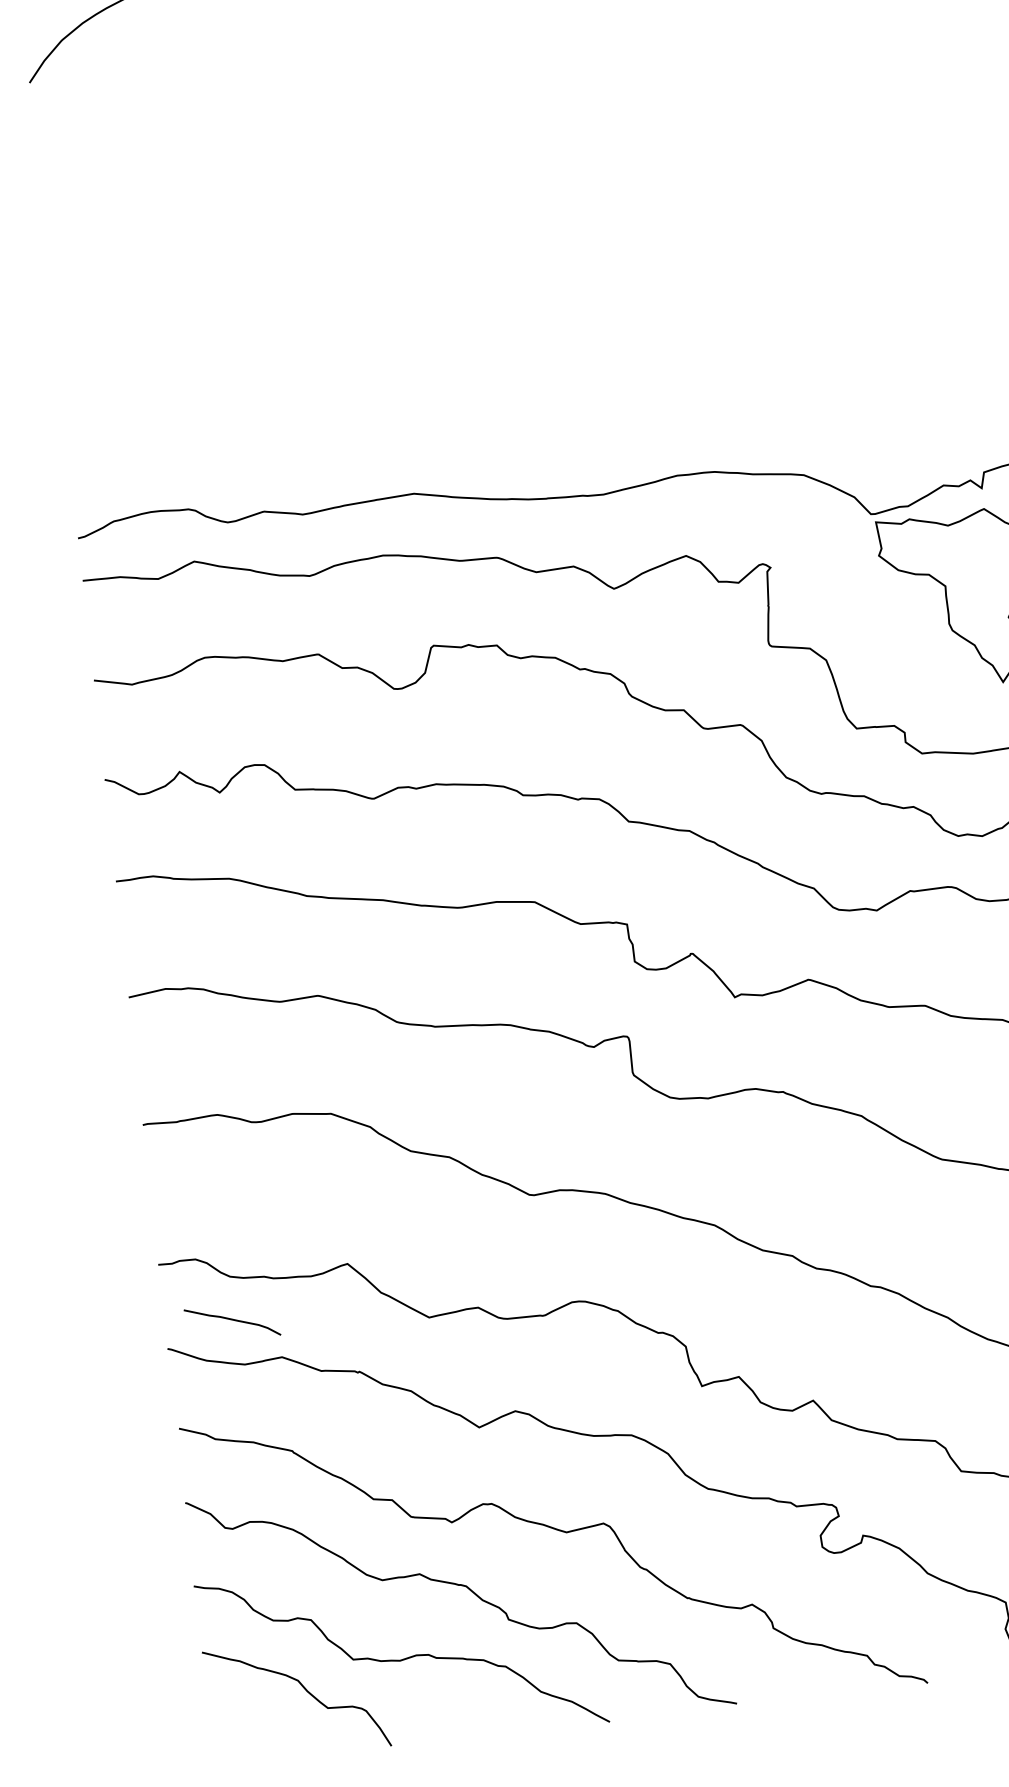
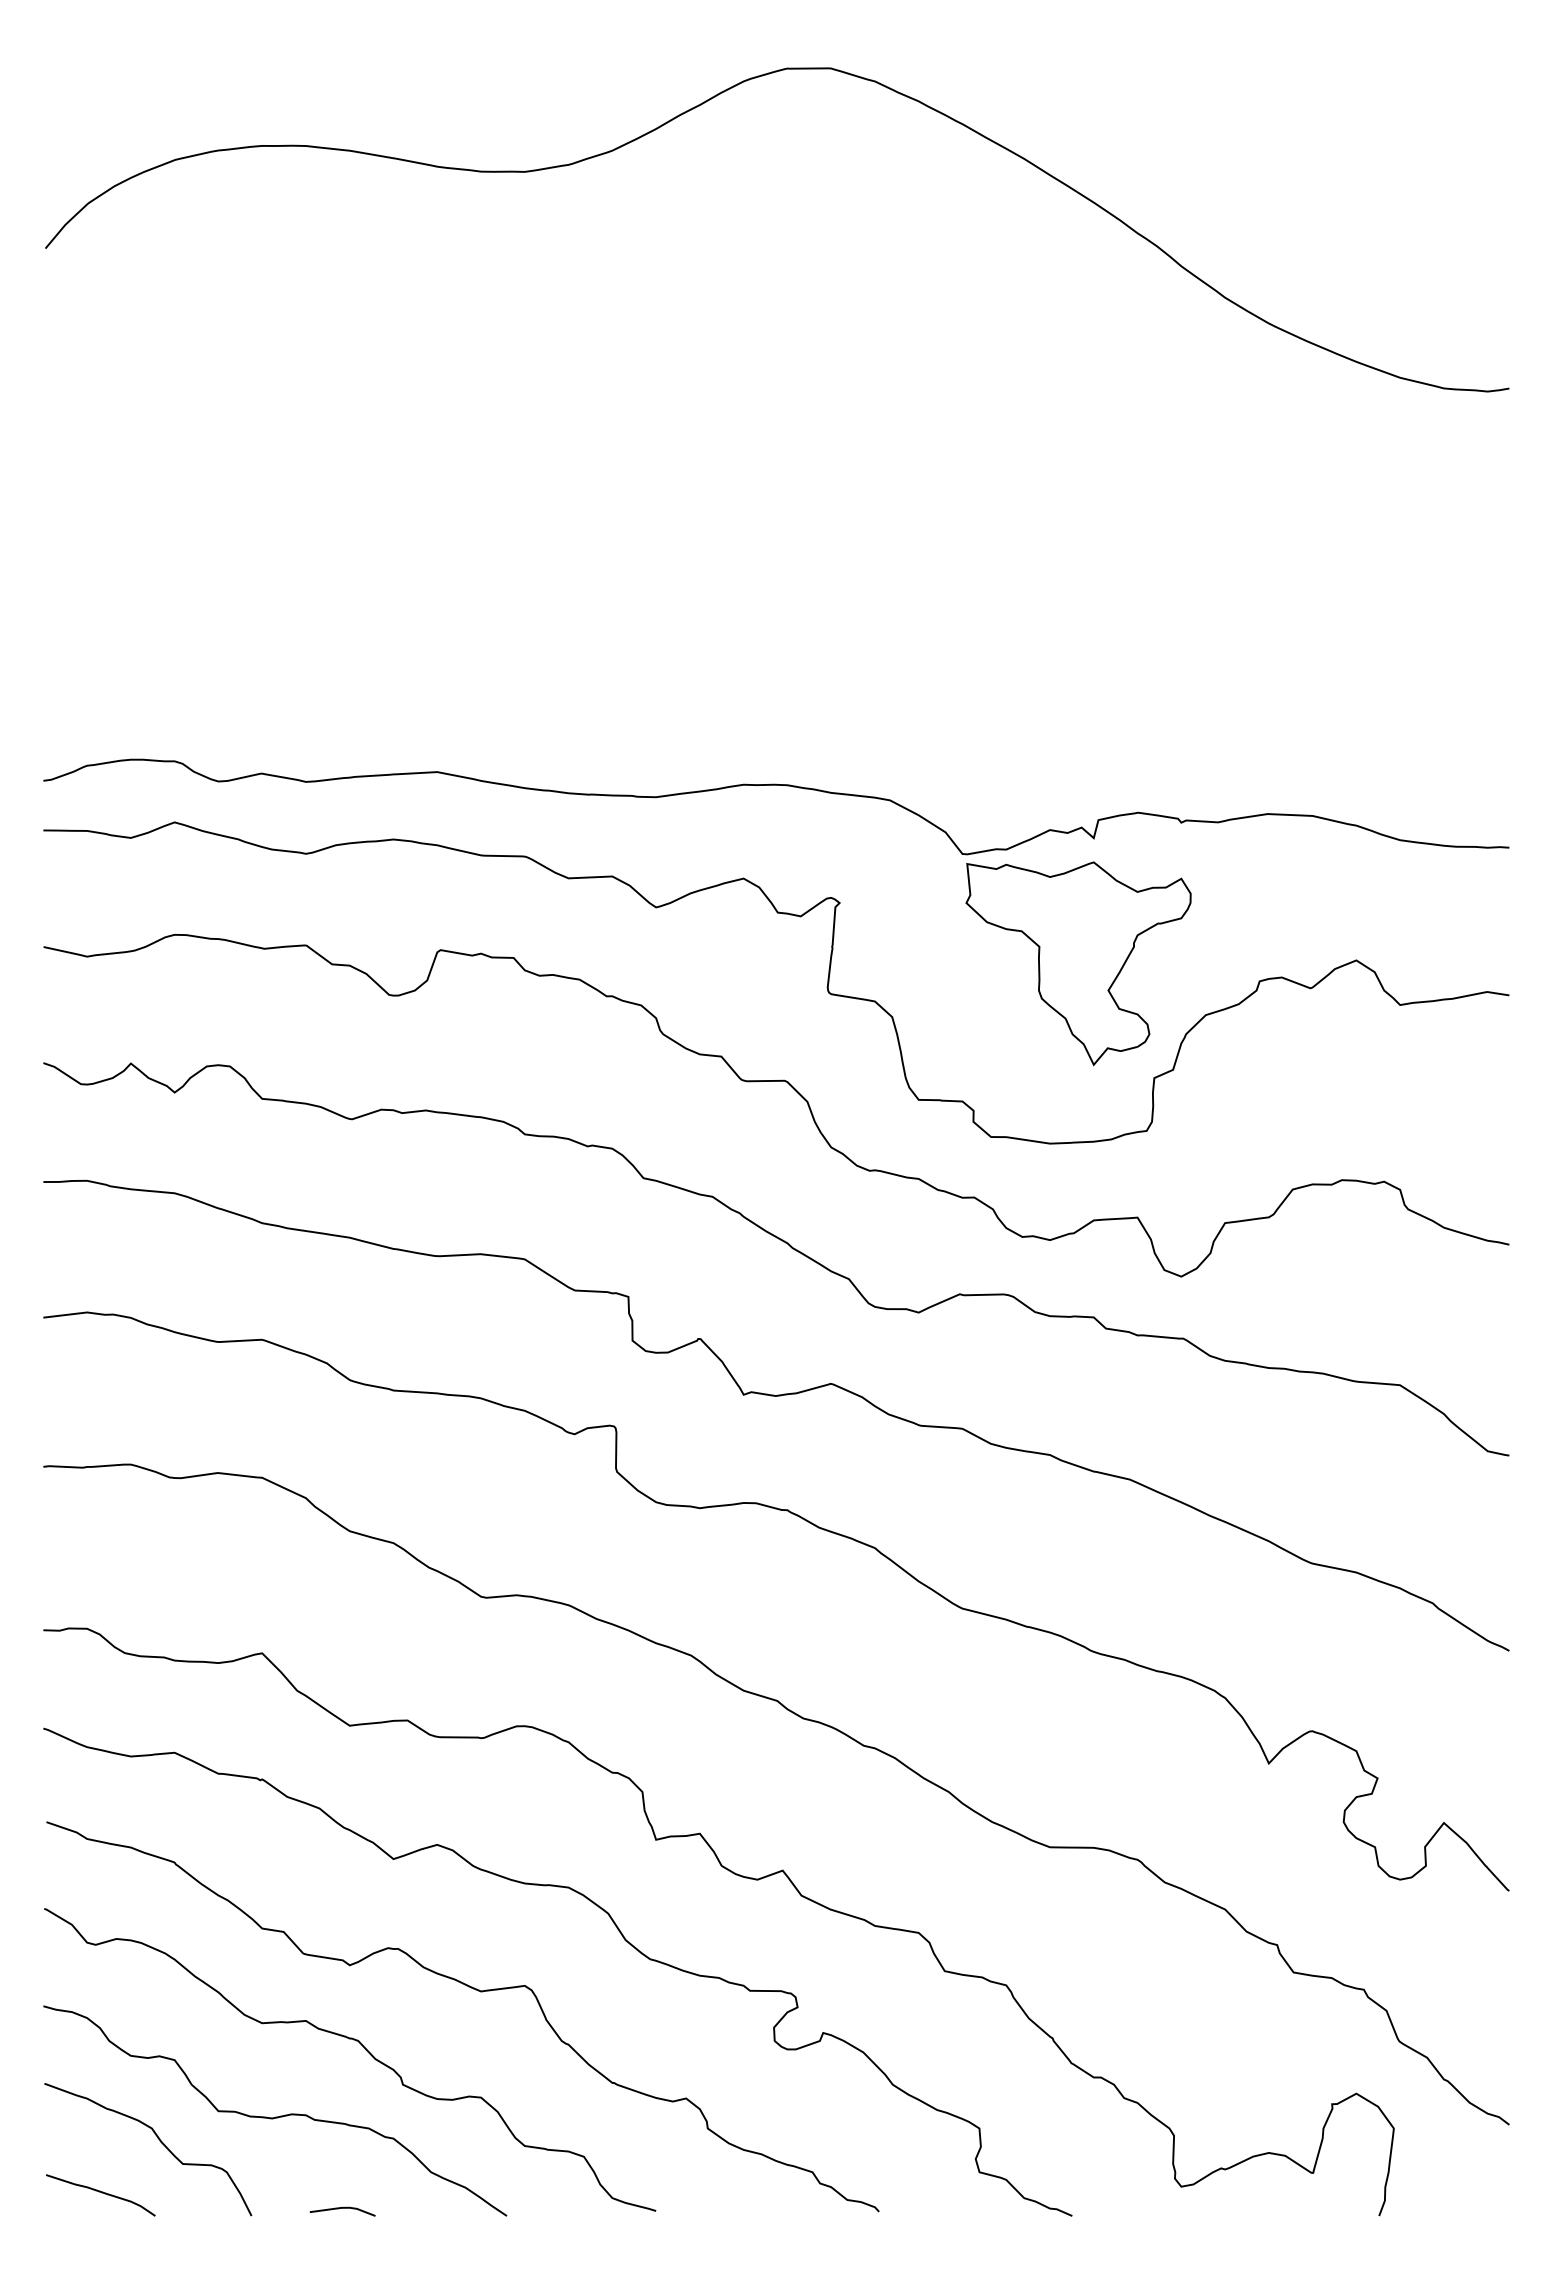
curve: (232, 1320) -> (101, 2193), moved
line: (468, 1731) -> (342, 2208), added

